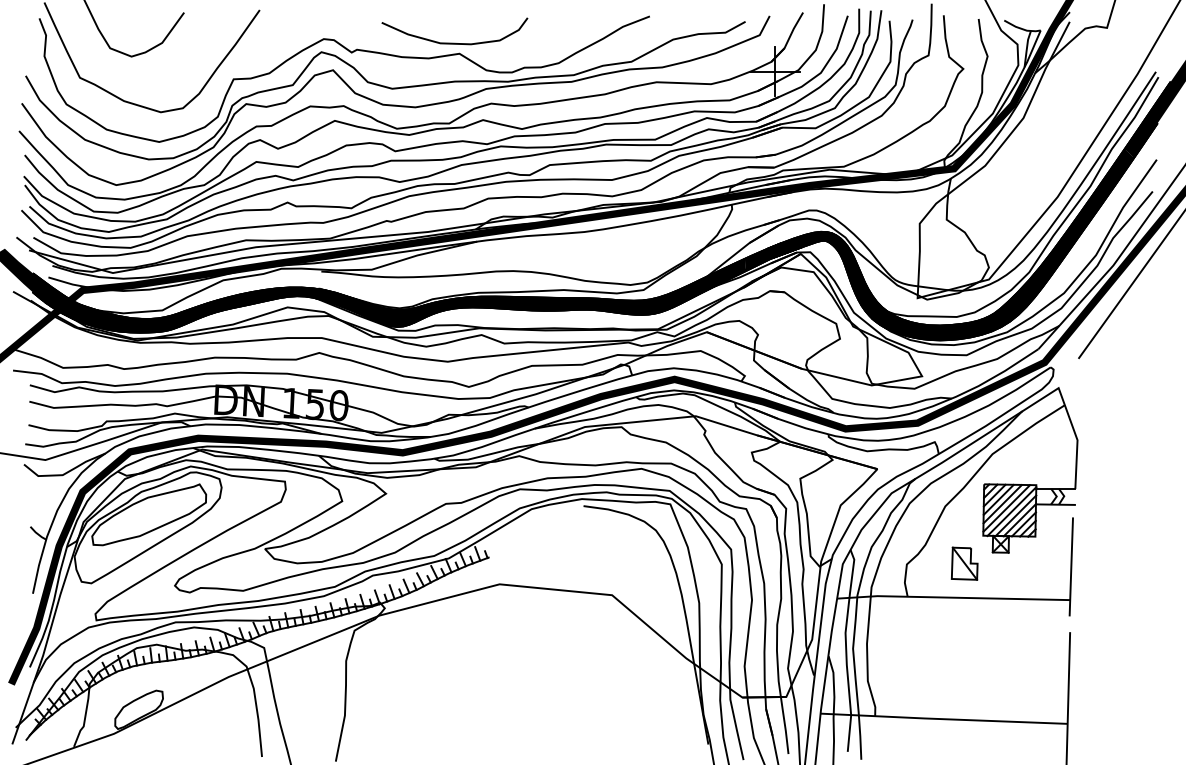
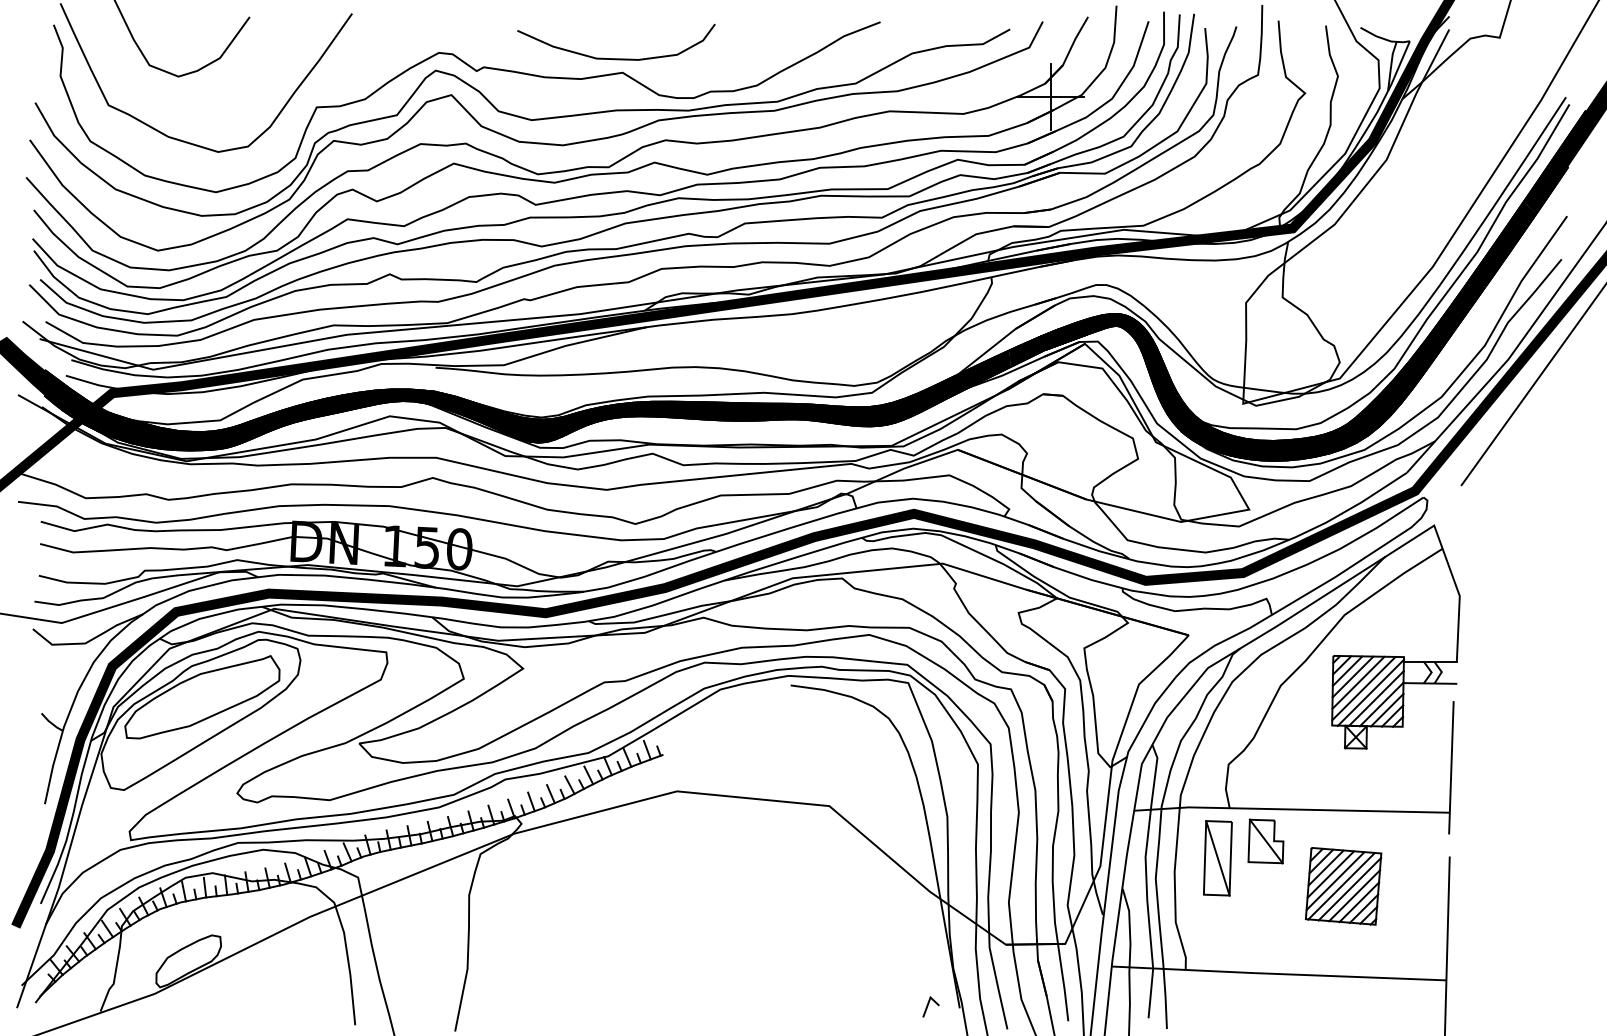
part: (964, 563) -> (1265, 841), moved
part: (898, 633) -> (1217, 858), added
part: (991, 654) -> (1343, 886), added
line: (685, 743) -> (928, 1006), added

